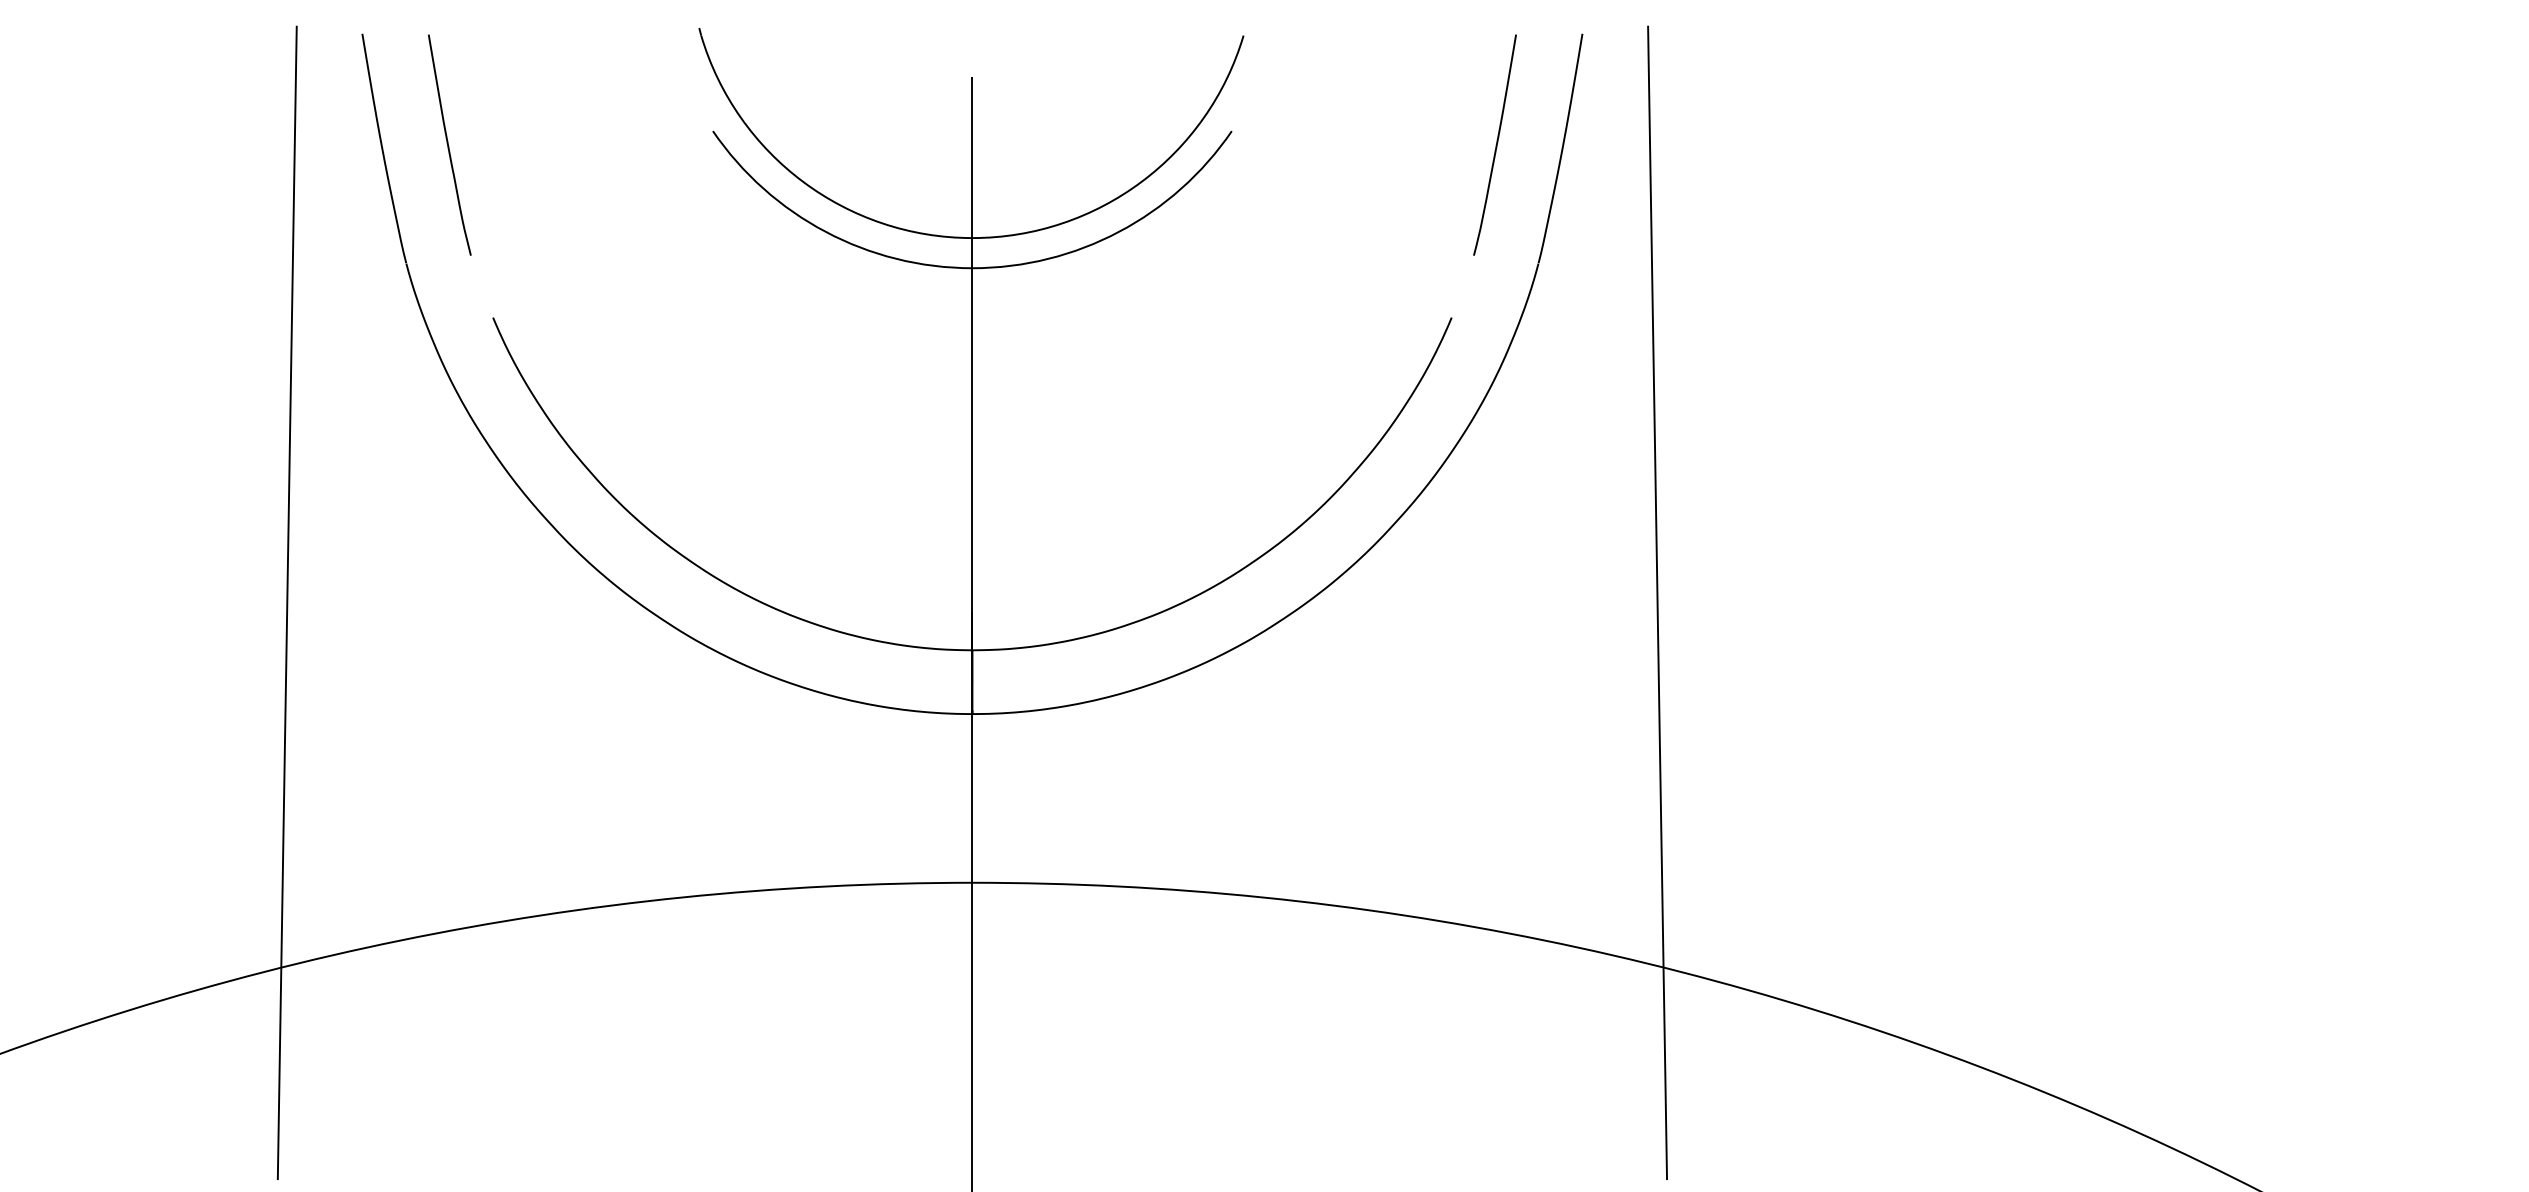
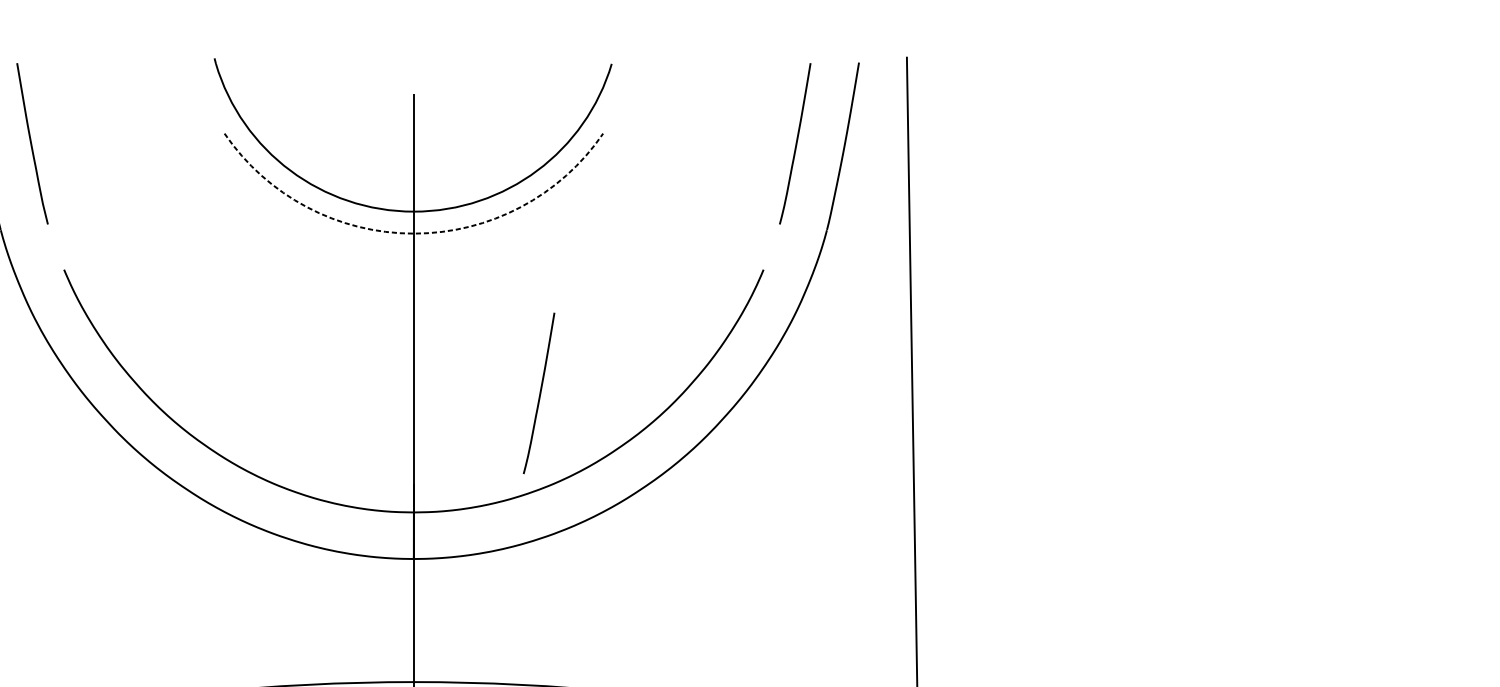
arc: (972, 268) -> (413, 233), solid -> dashed
curve: (1144, 487) -> (539, 393), added

